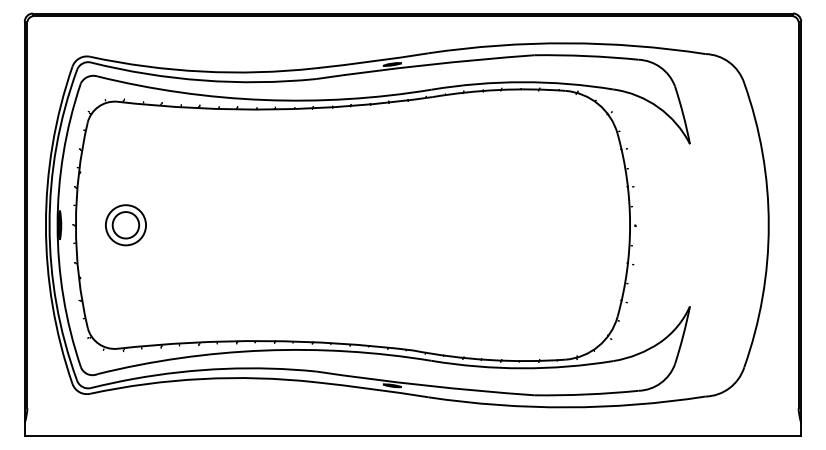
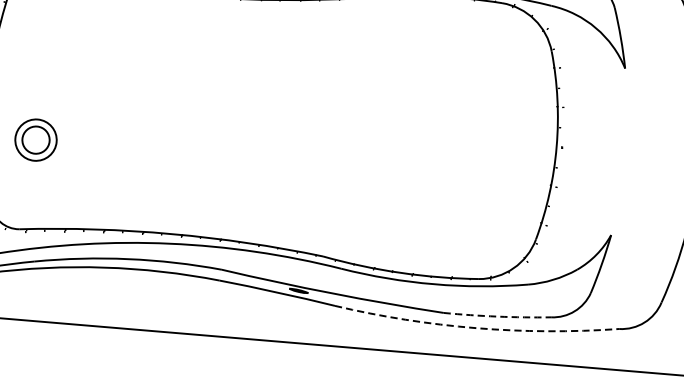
part: (125, 225) -> (35, 140), moved
arc: (586, 394) -> (497, 316), solid -> dashed
arc: (567, 407) -> (476, 328), solid -> dashed

